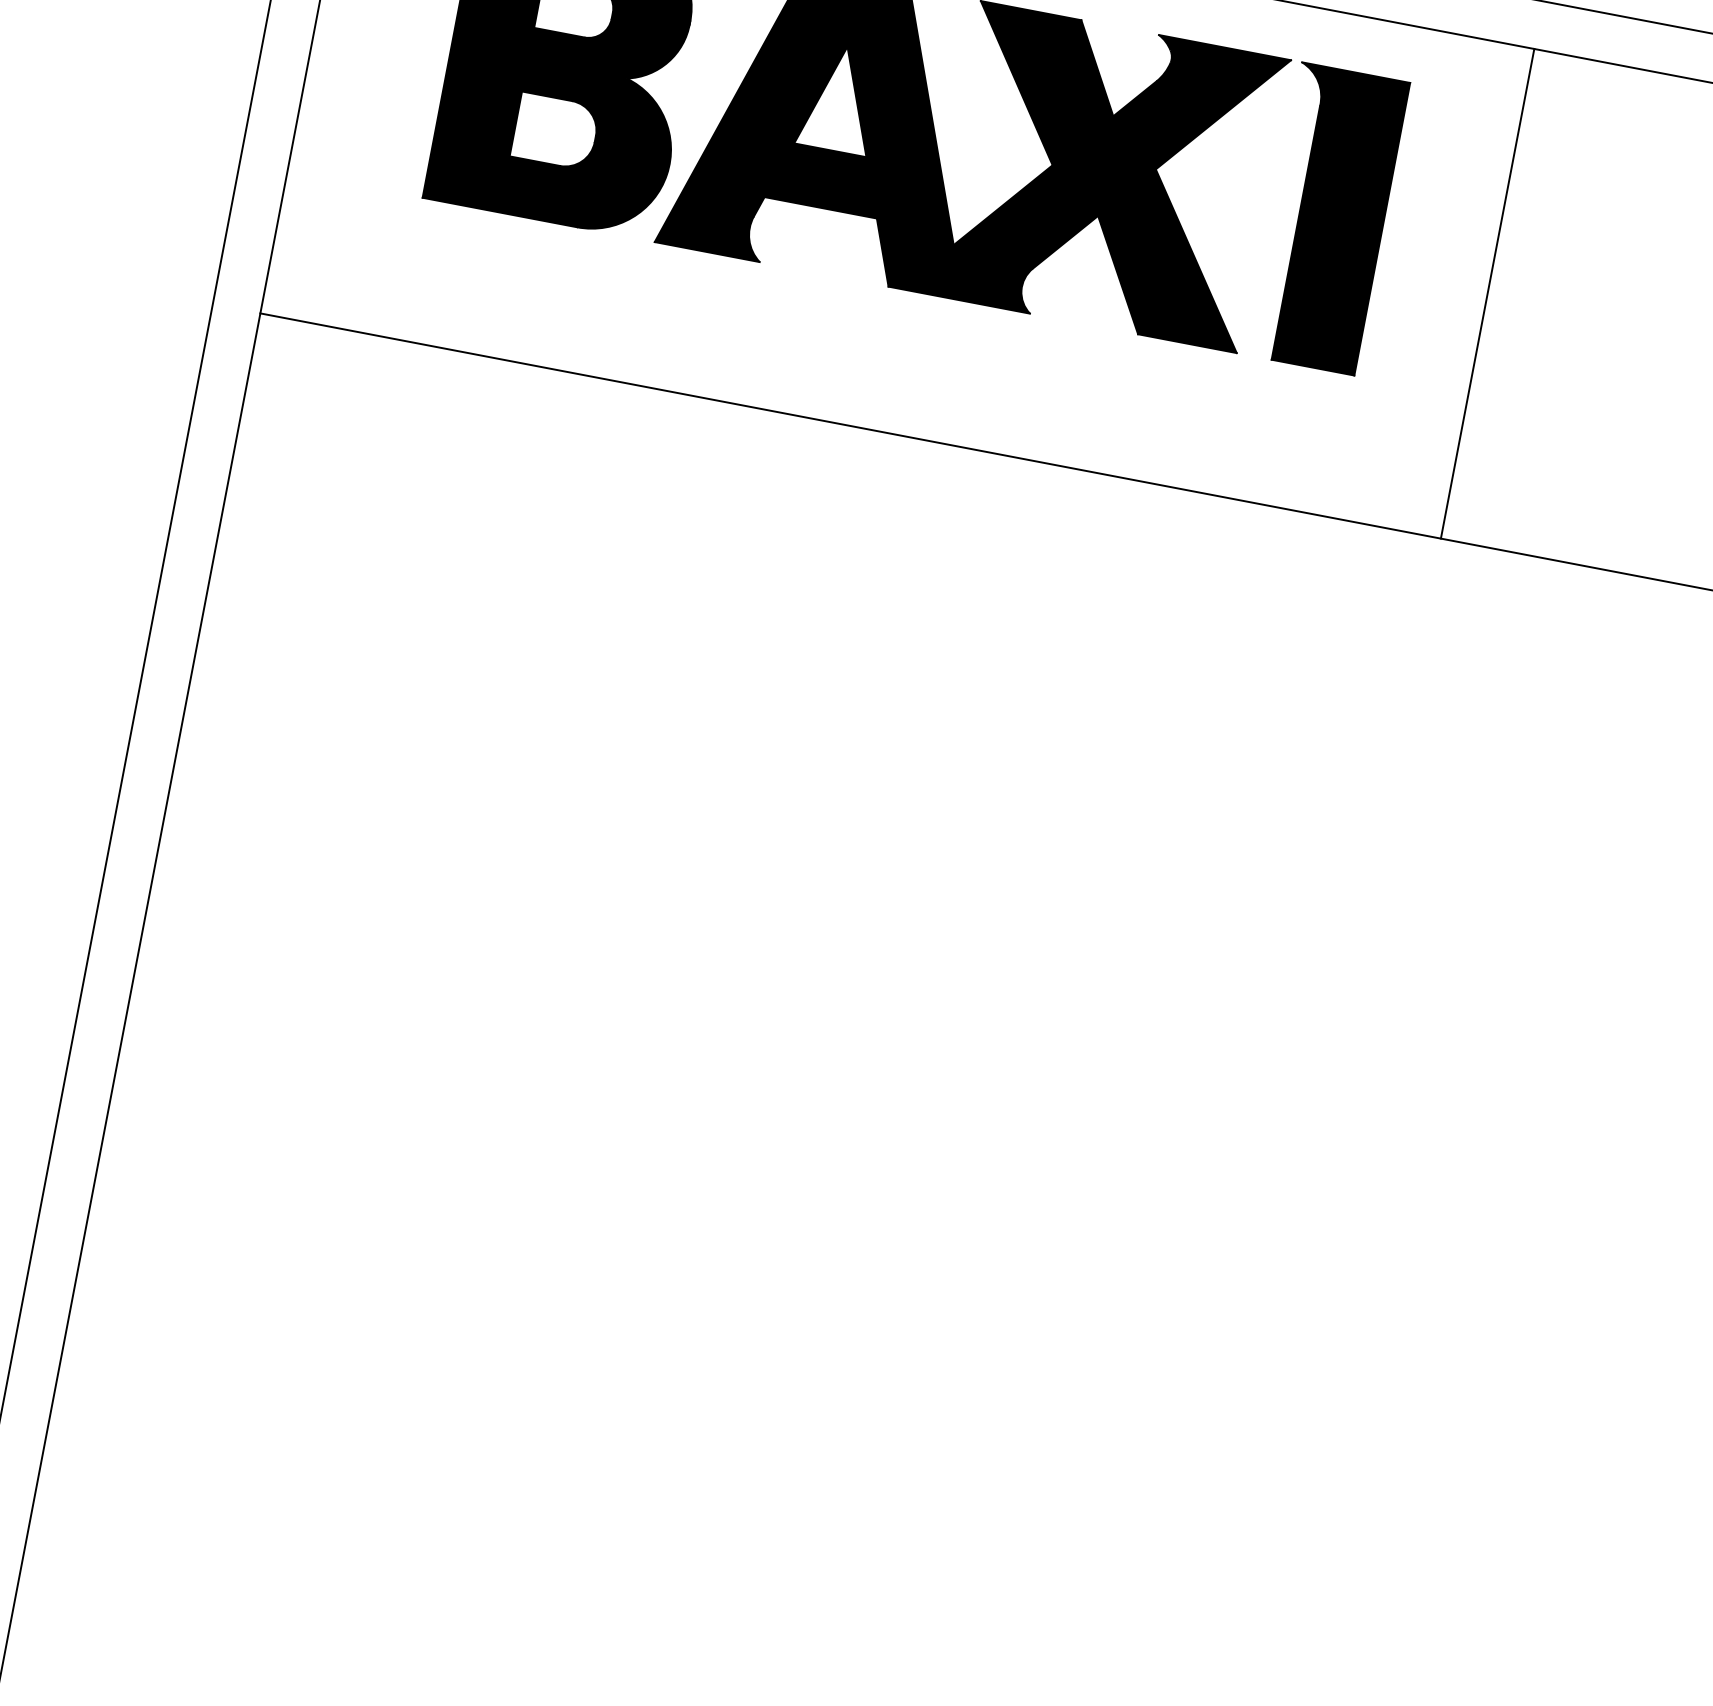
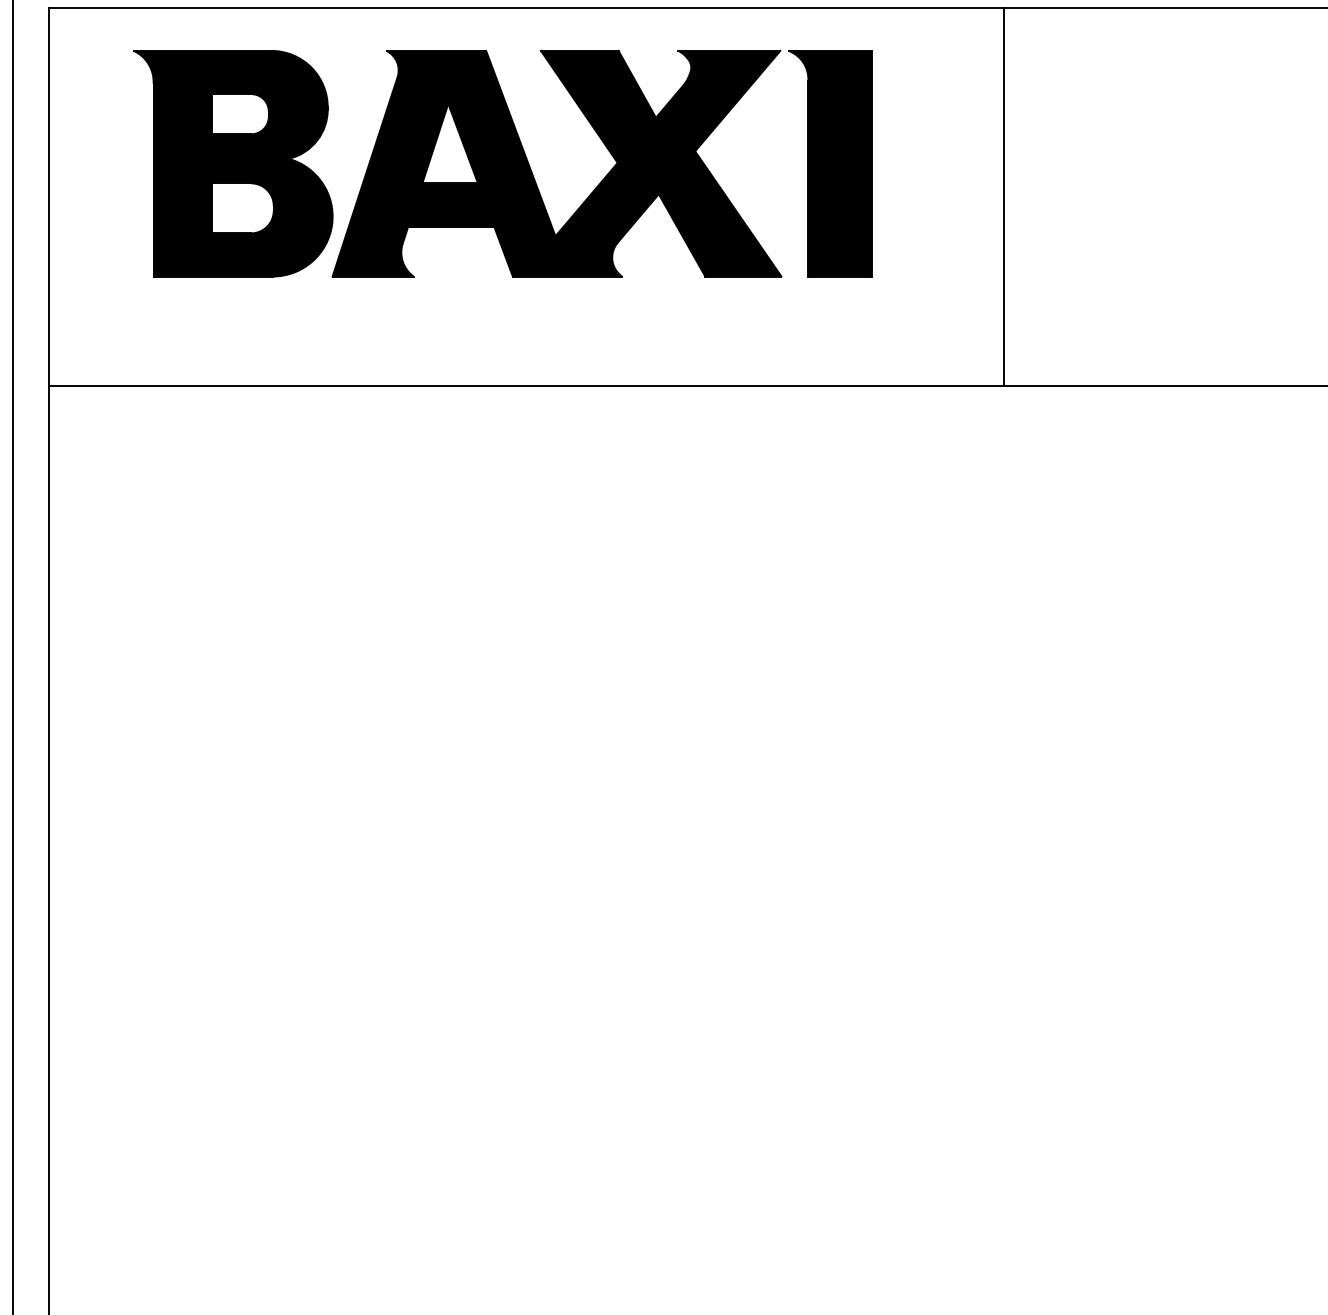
line: (1487, 293) -> (1003, 196), moved

